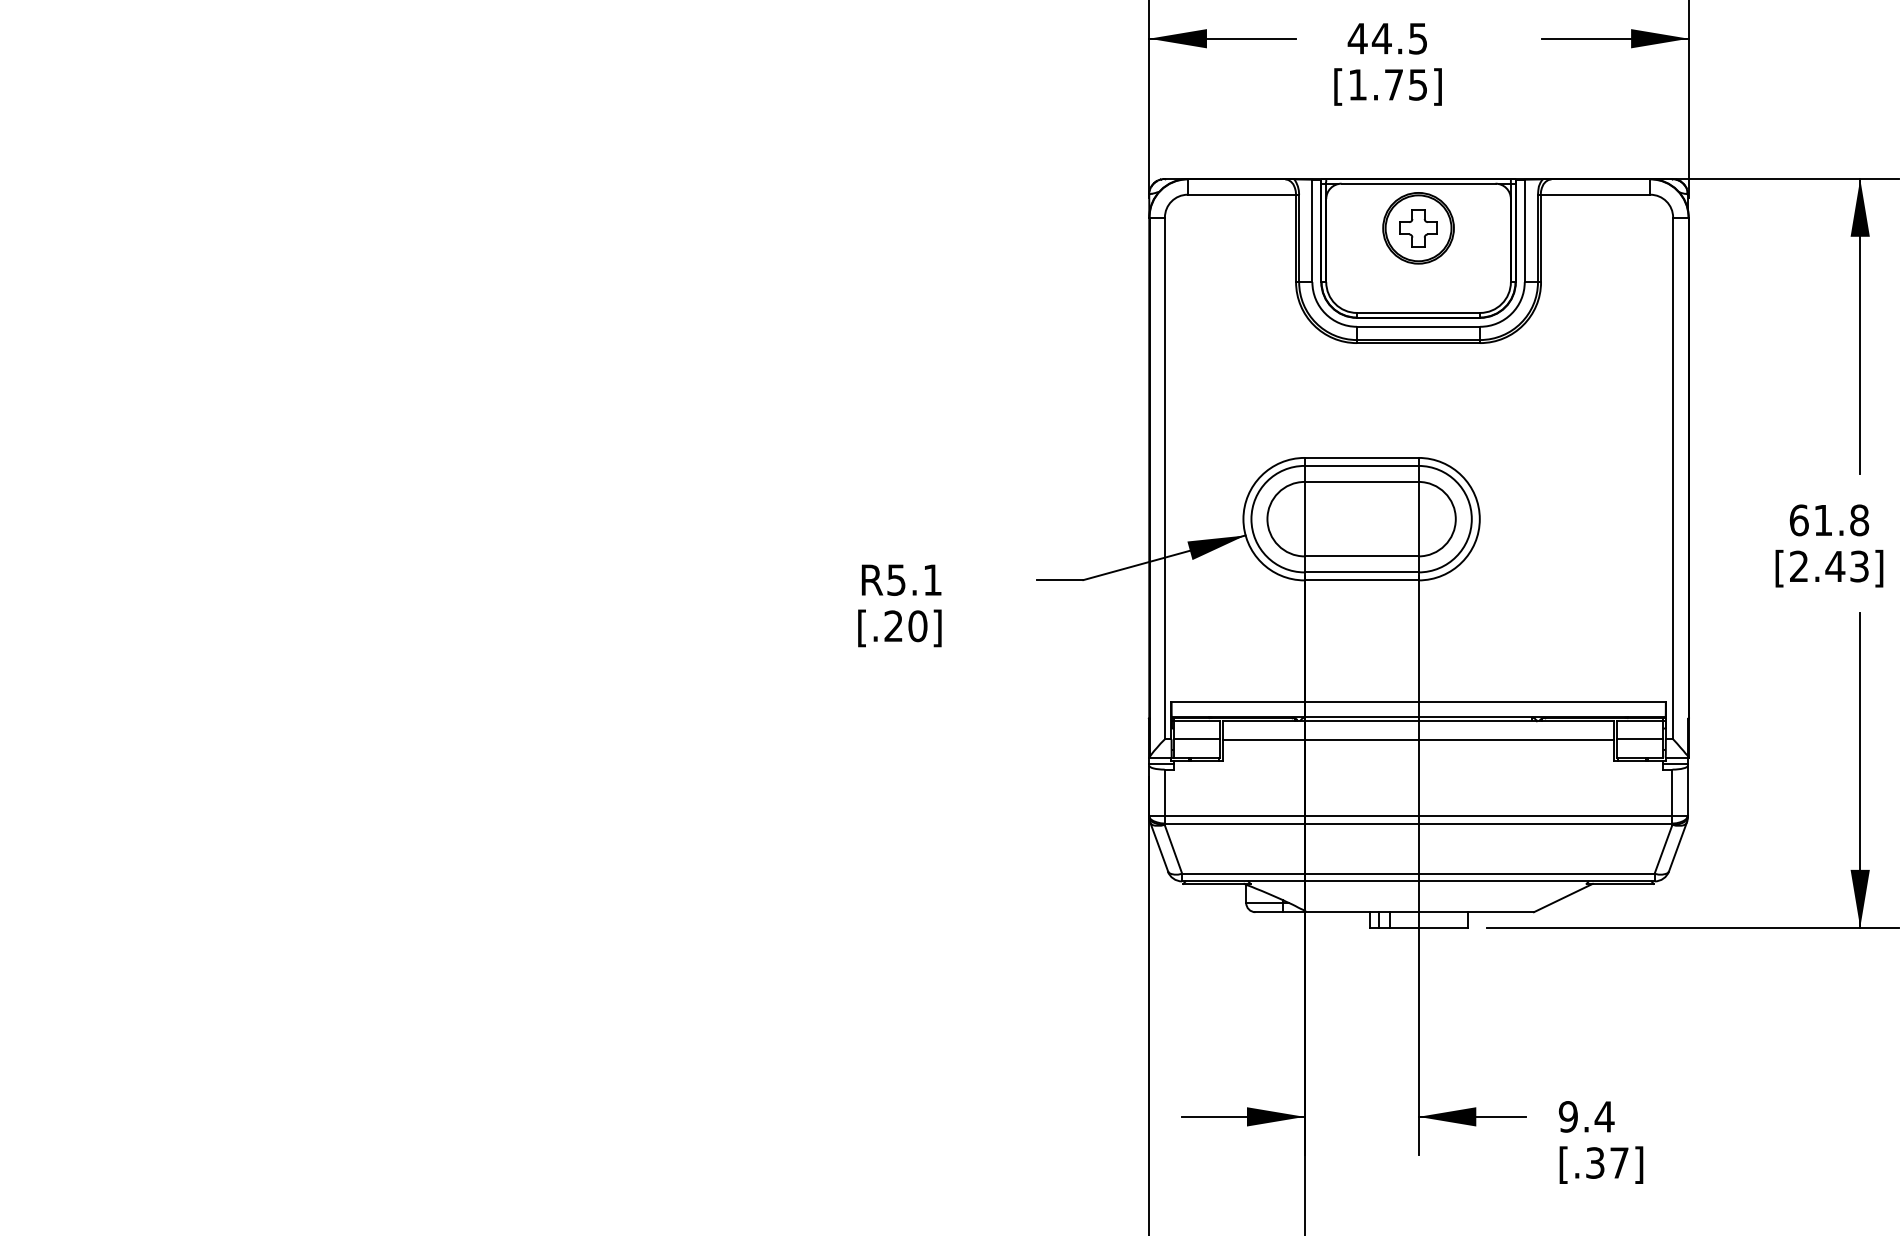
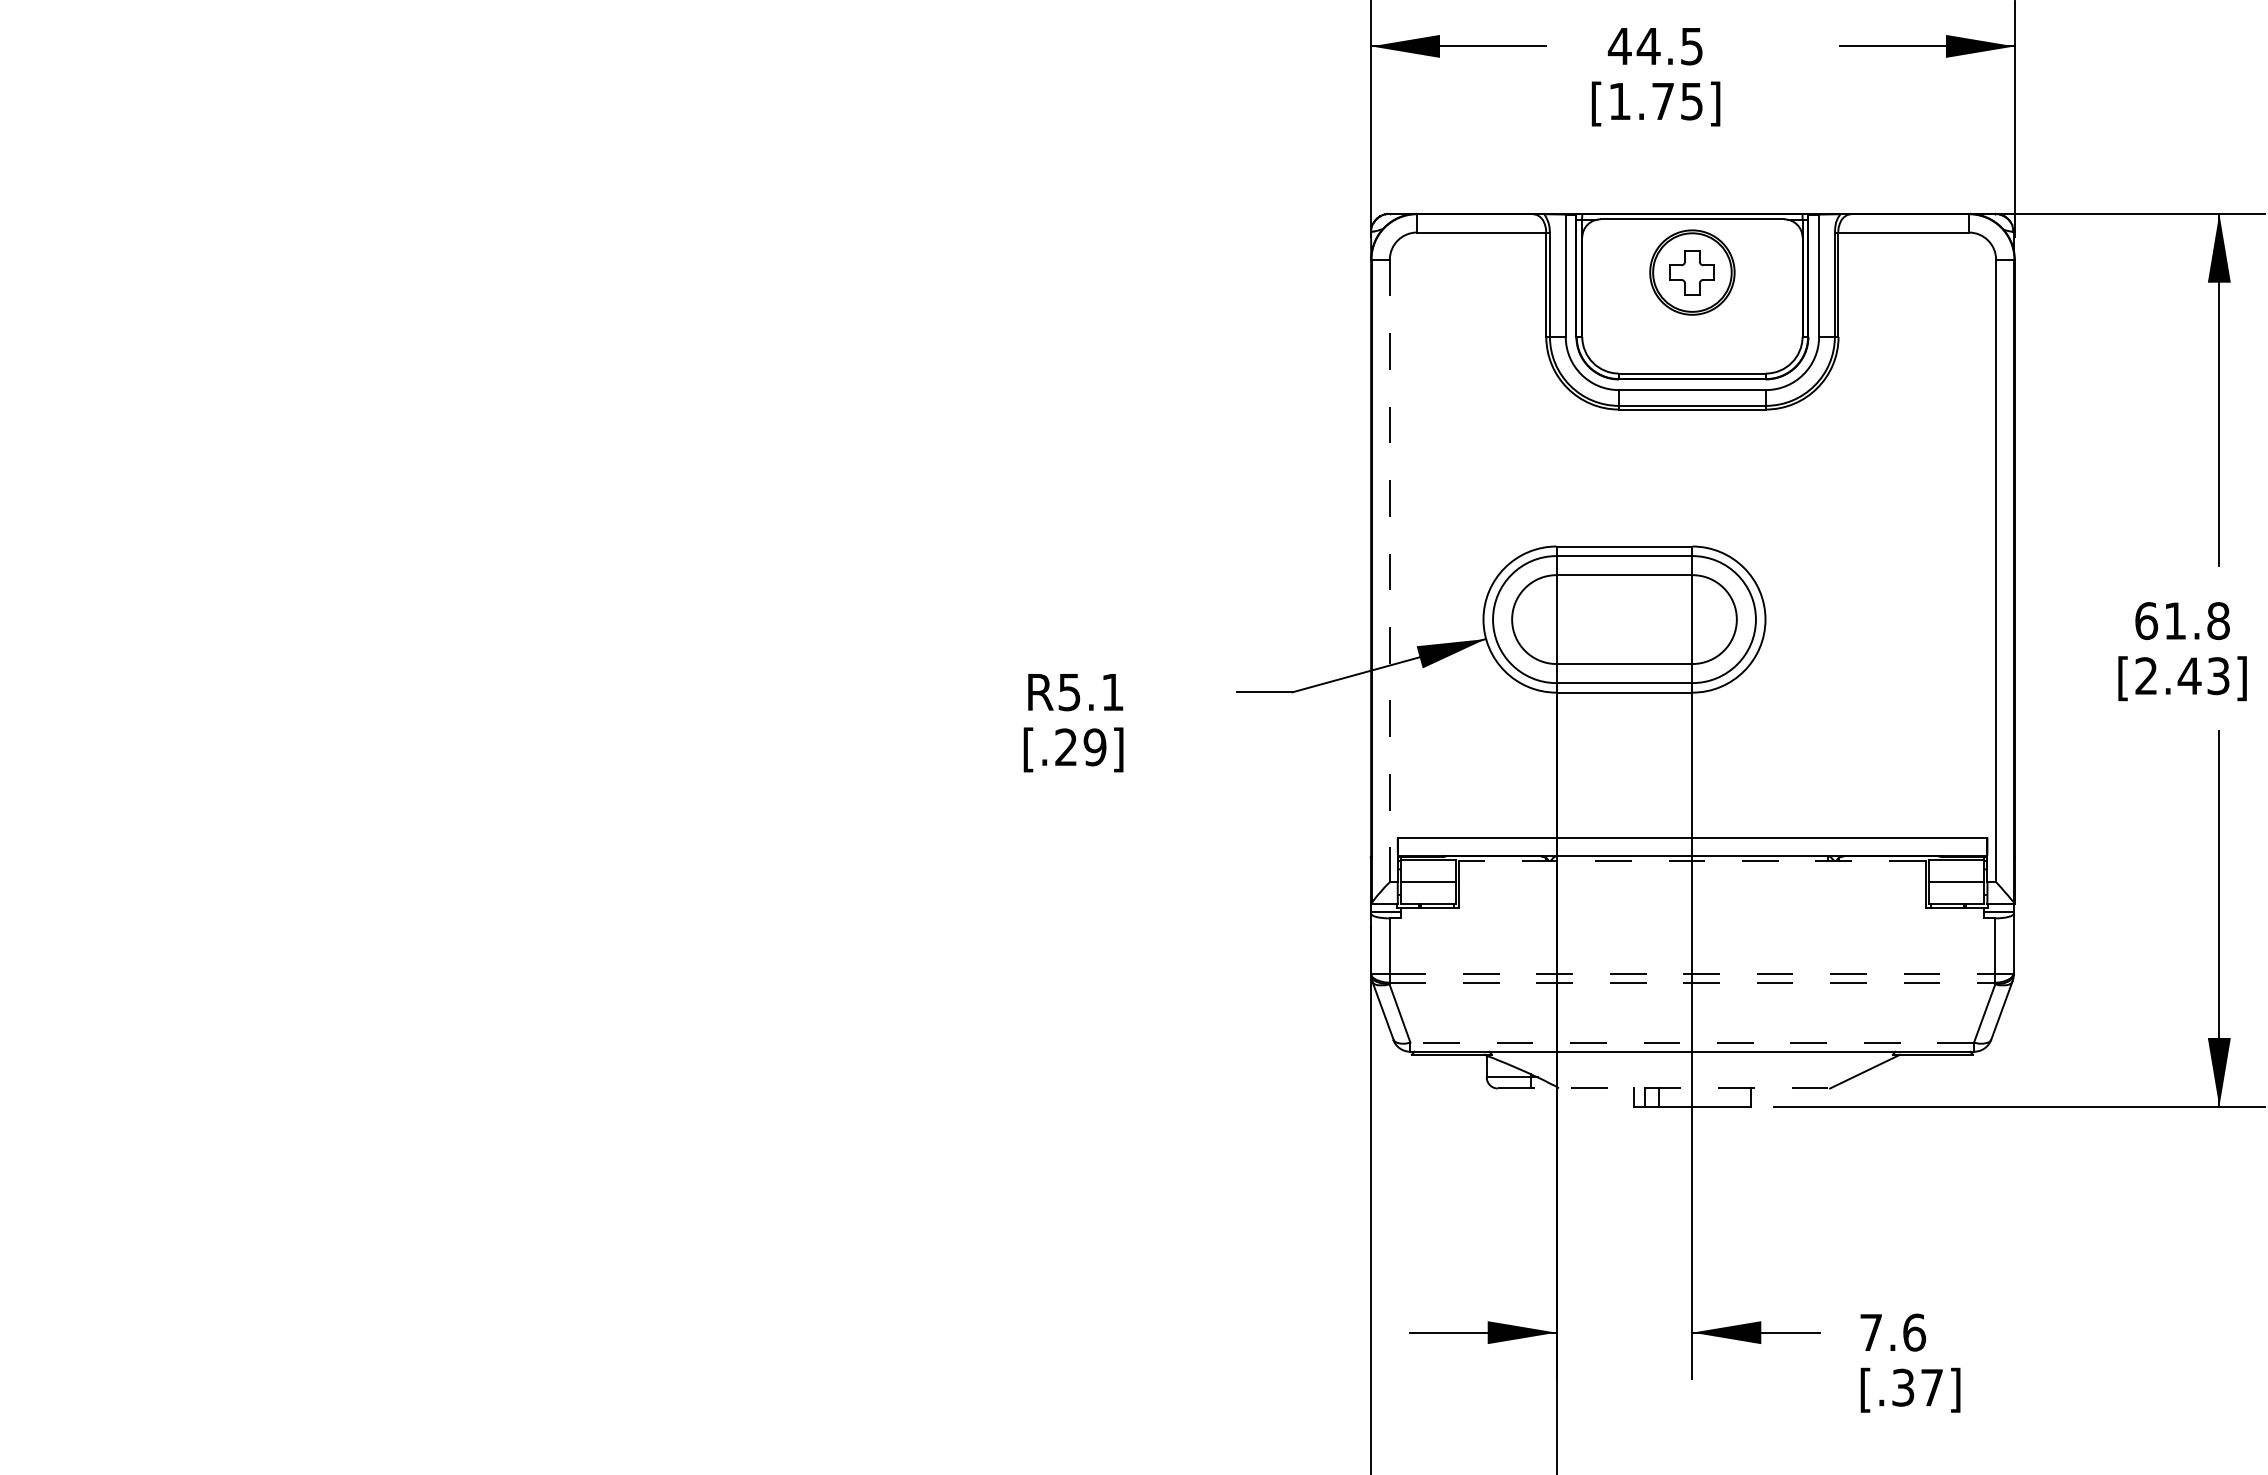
line: (1164, 478) -> (1389, 571), solid -> dashed
text: (917, 626) -> (1094, 747), [.20] -> [.29]
line: (1417, 721) -> (1691, 860), solid -> dashed
line: (1418, 739) -> (1692, 882), removed
line: (1418, 815) -> (1692, 973), solid -> dashed
line: (1418, 823) -> (1692, 982), solid -> dashed
line: (1418, 873) -> (1692, 1042), solid -> dashed
line: (1395, 912) -> (1664, 1088), solid -> dashed
text: (1586, 1116) -> (1892, 1332), 9.4 -> 7.6

